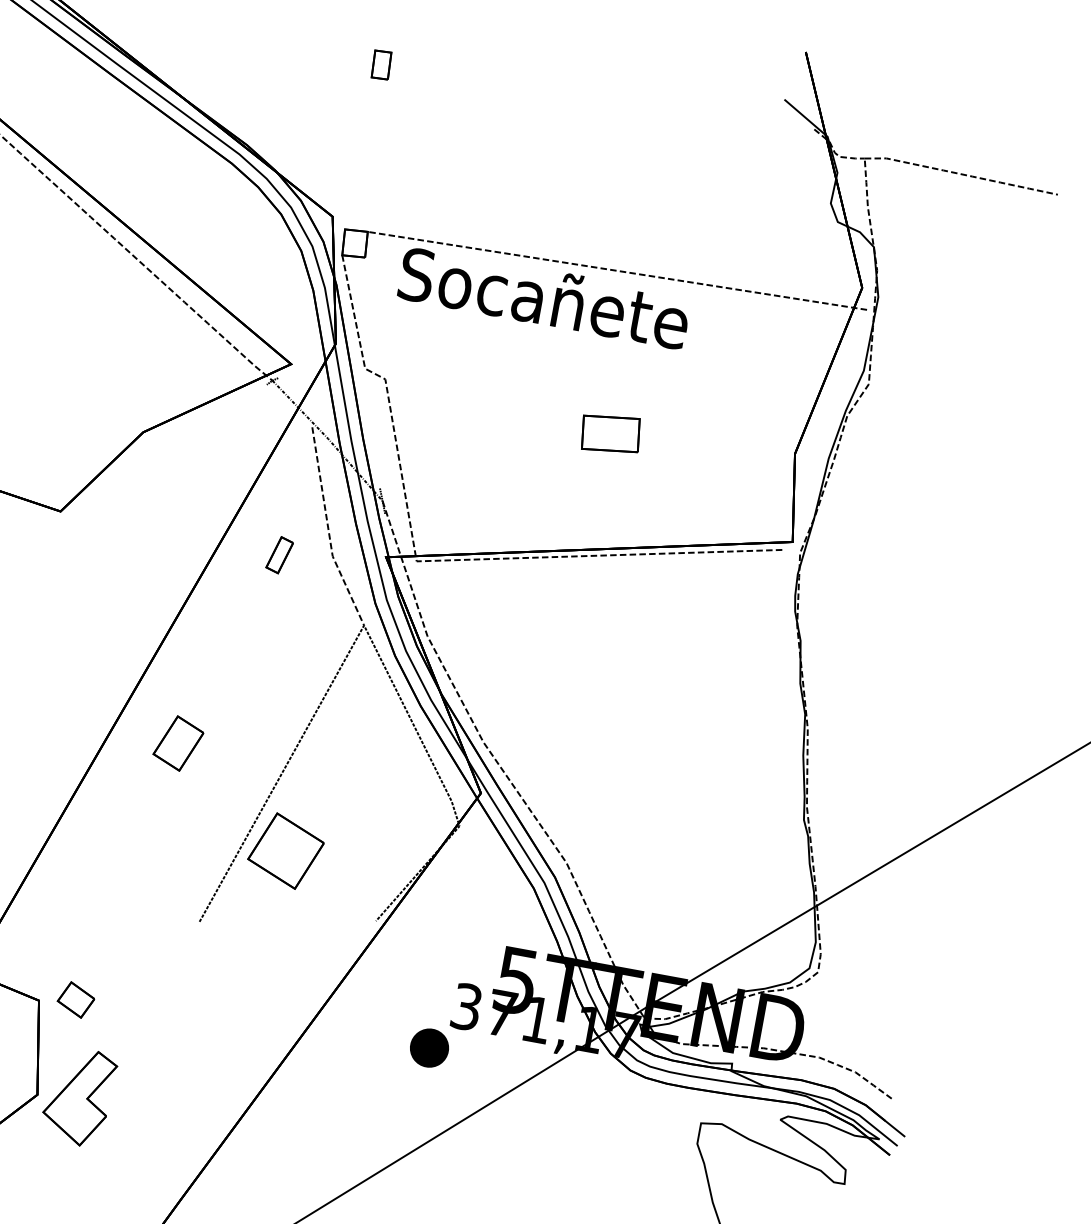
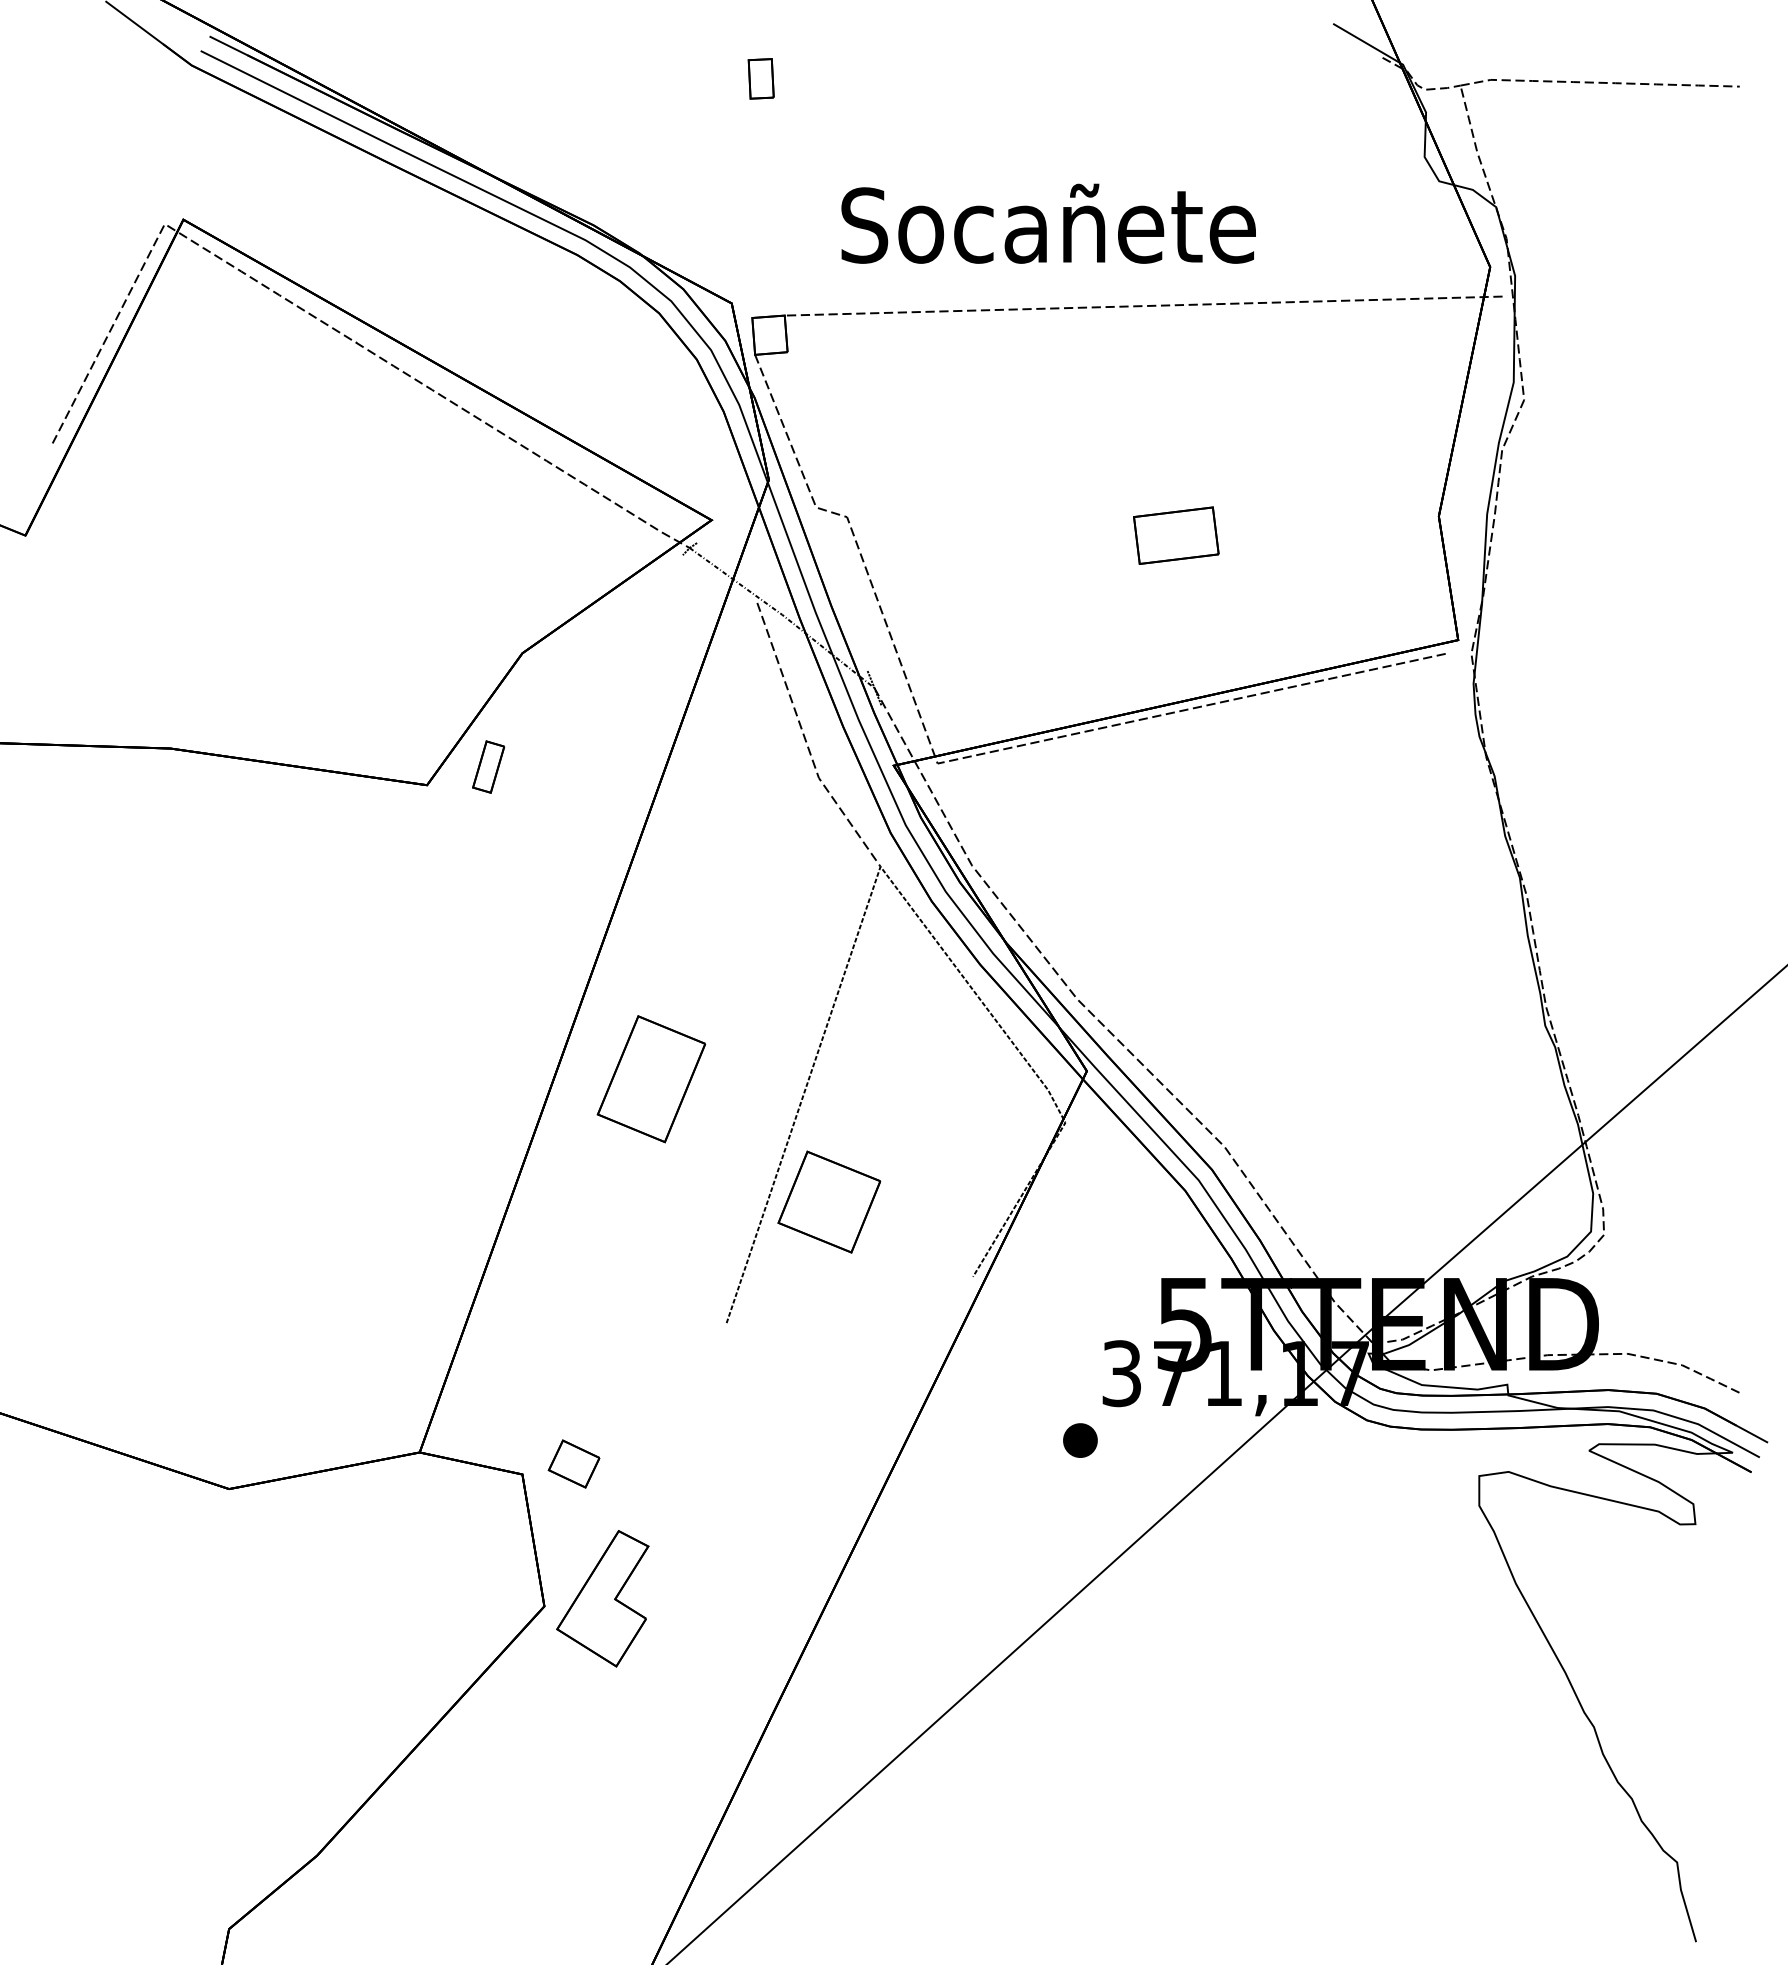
text: (544, 297) -> (1048, 223), moved
part: (279, 554) -> (488, 766), moved
part: (178, 743) -> (651, 1079), size x1.67
part: (429, 1048) -> (1080, 1440), size x0.62

